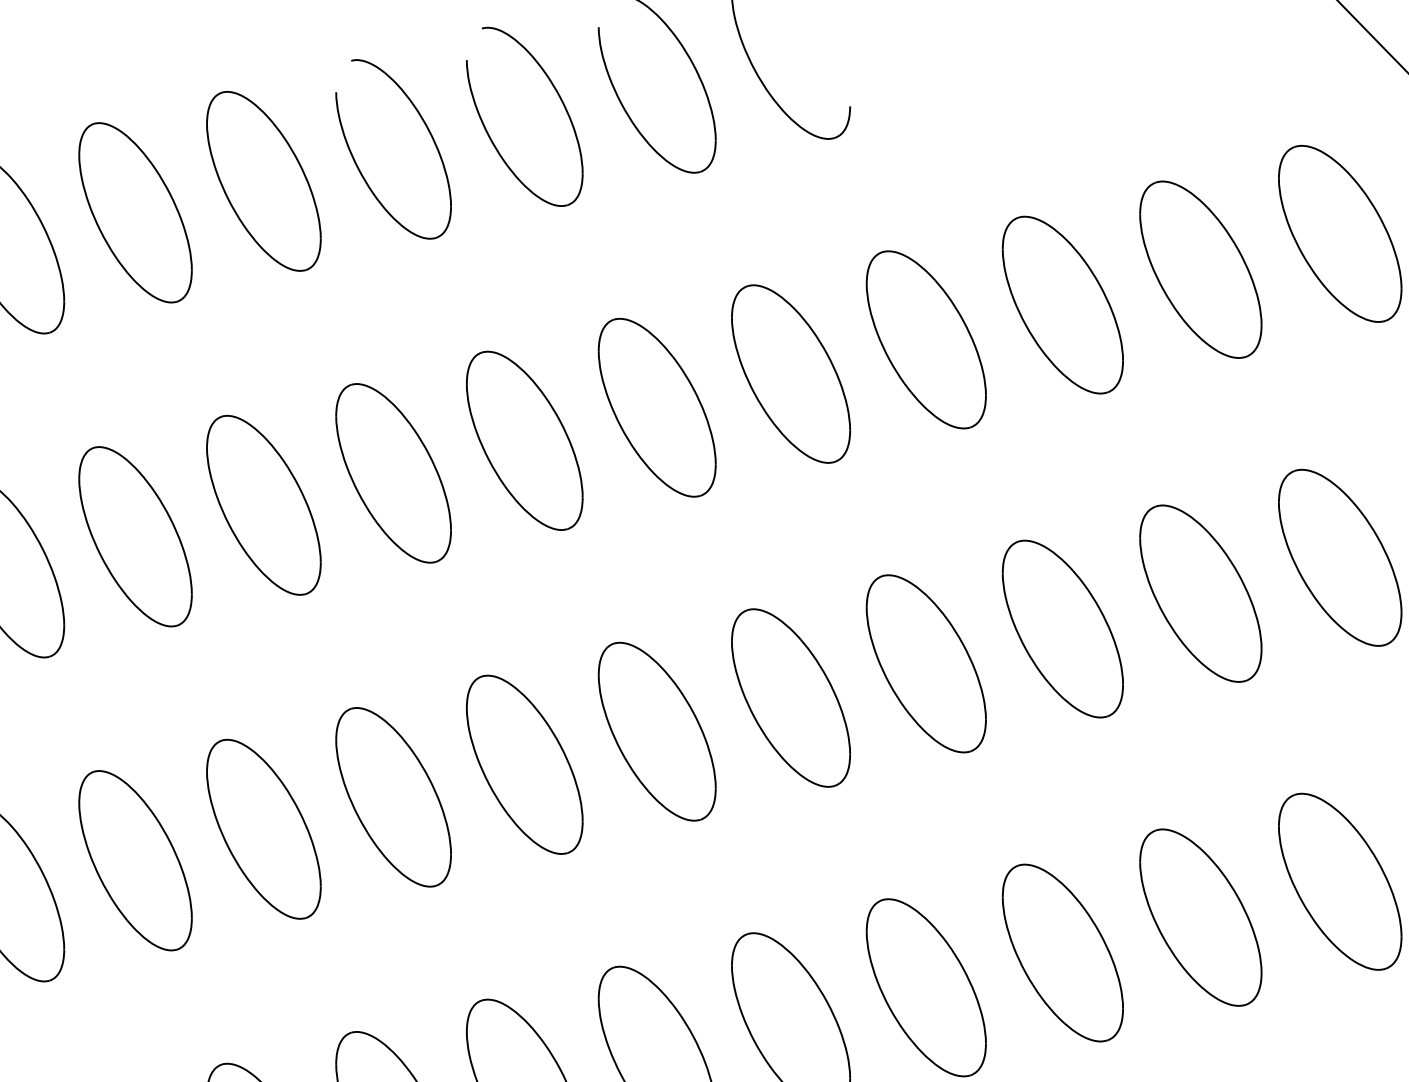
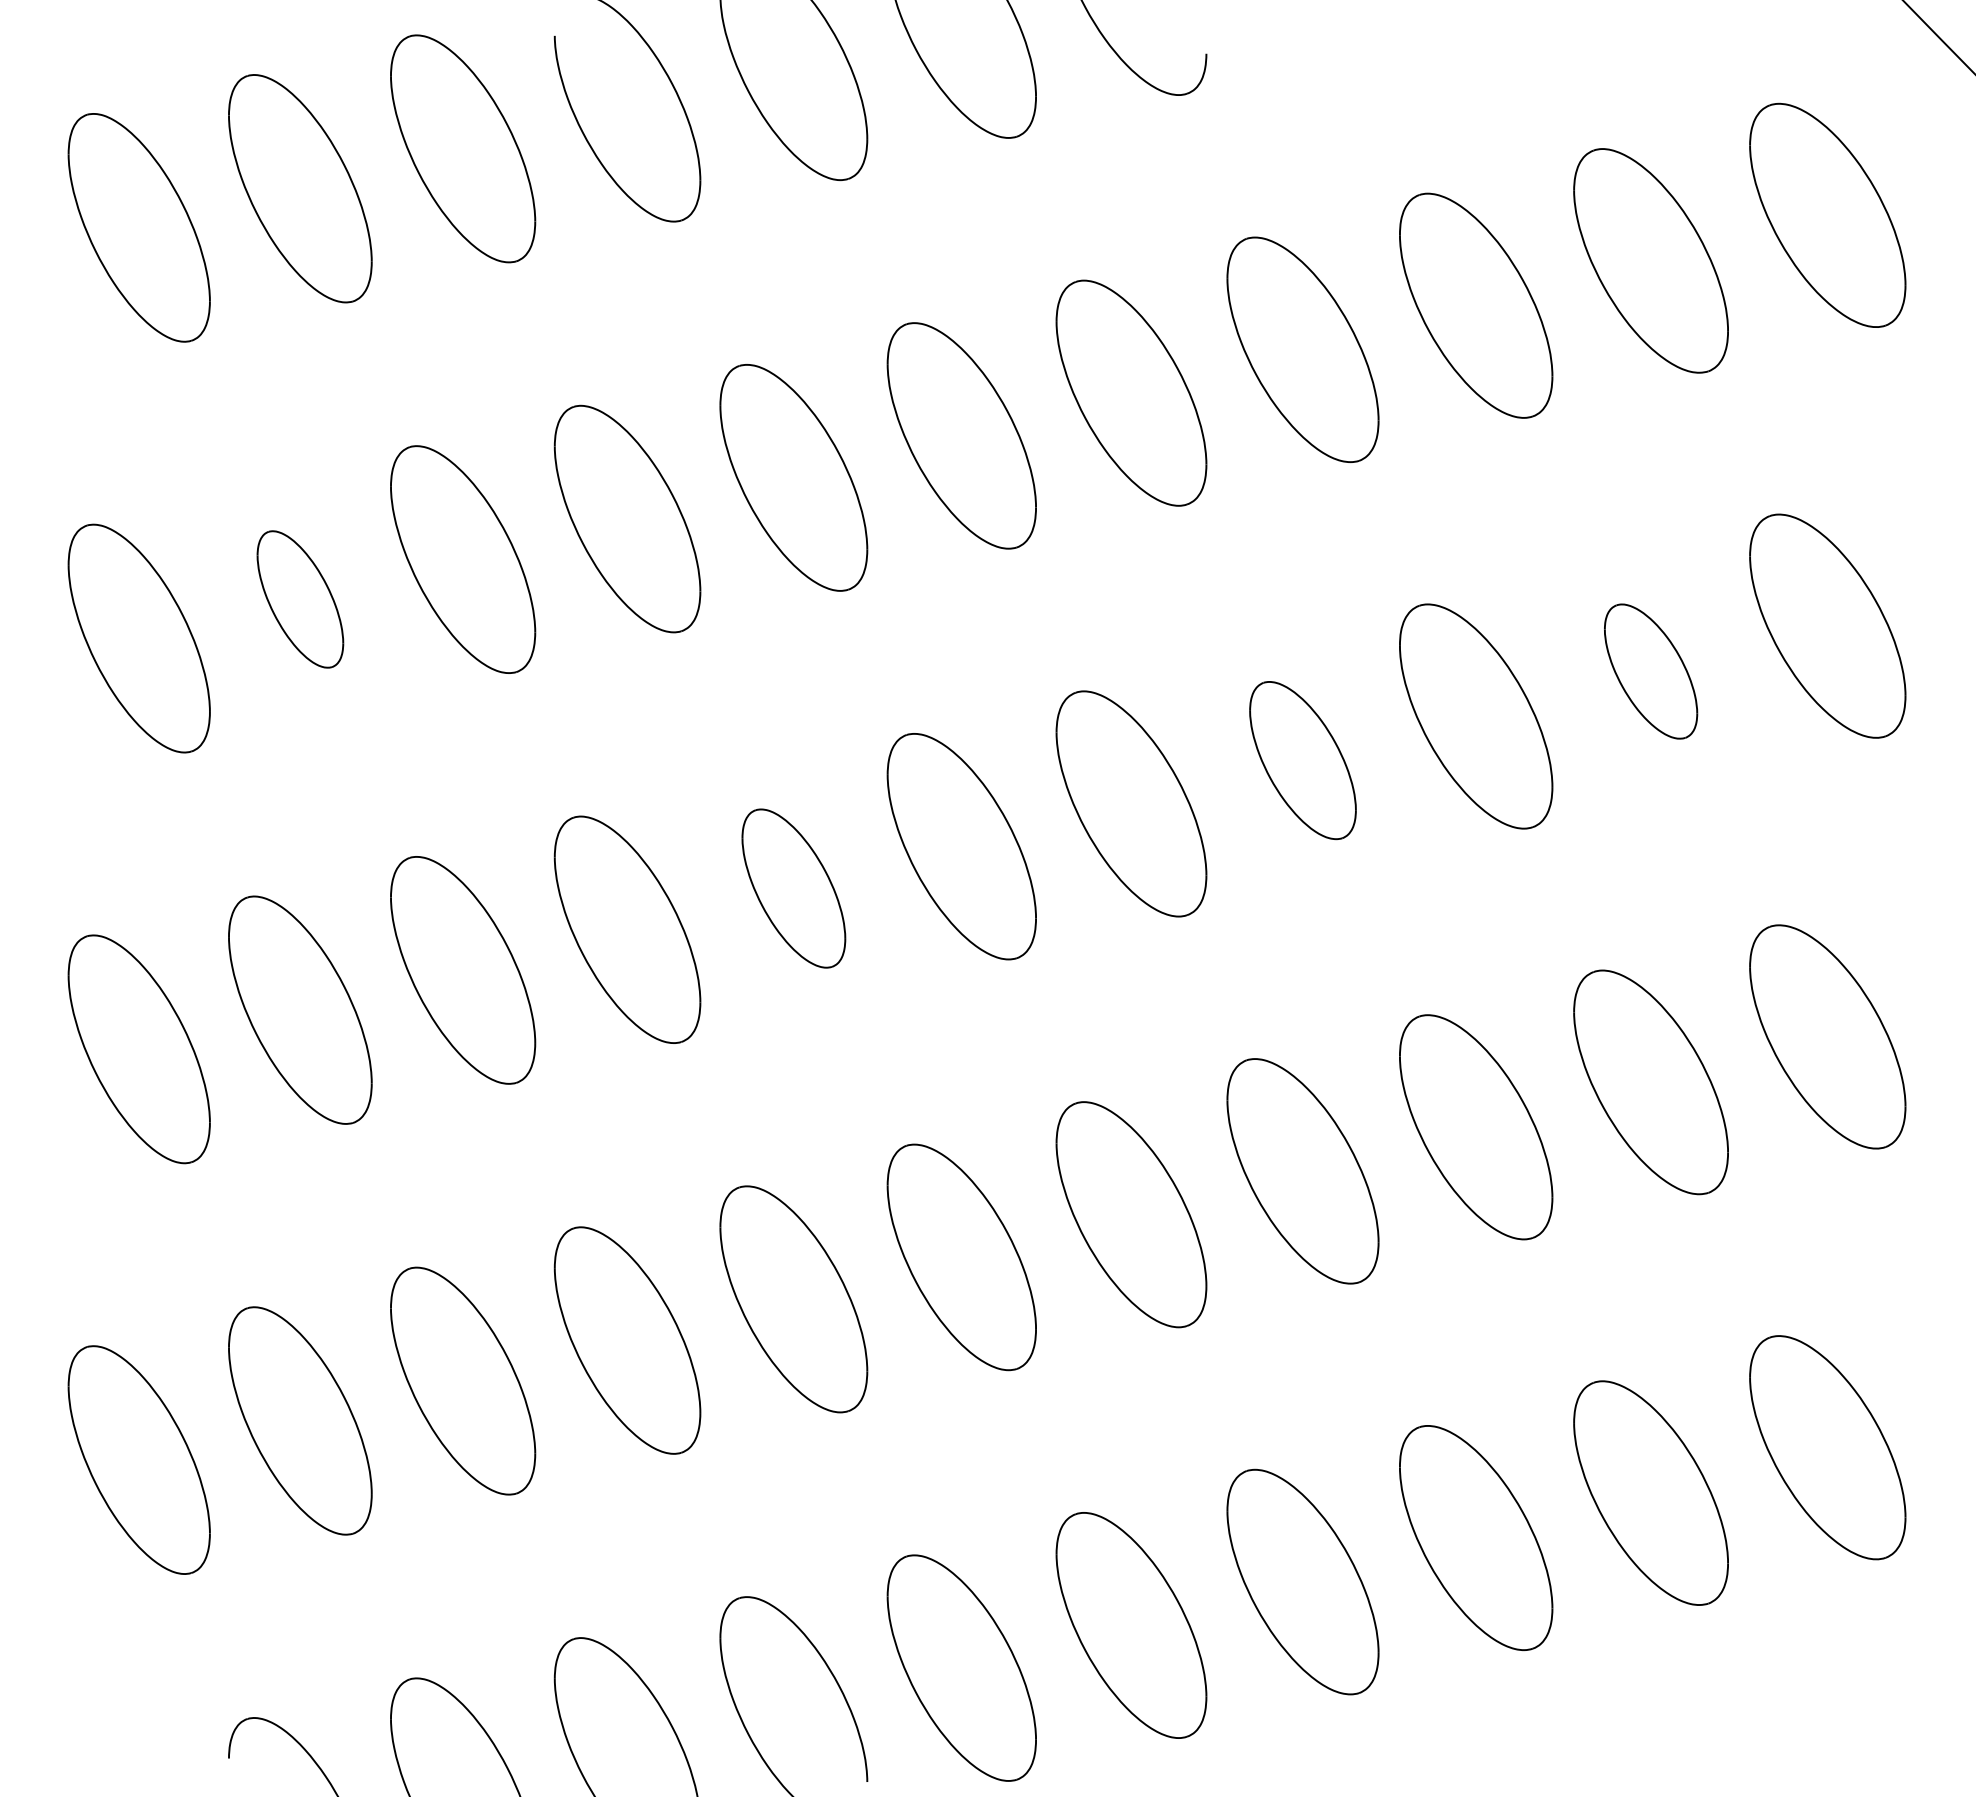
part: (135, 536) -> (300, 599), size x0.6
part: (1200, 593) -> (1650, 671), size x0.6
part: (925, 663) -> (1302, 760), size x0.7
part: (524, 764) -> (793, 888), size x0.7

